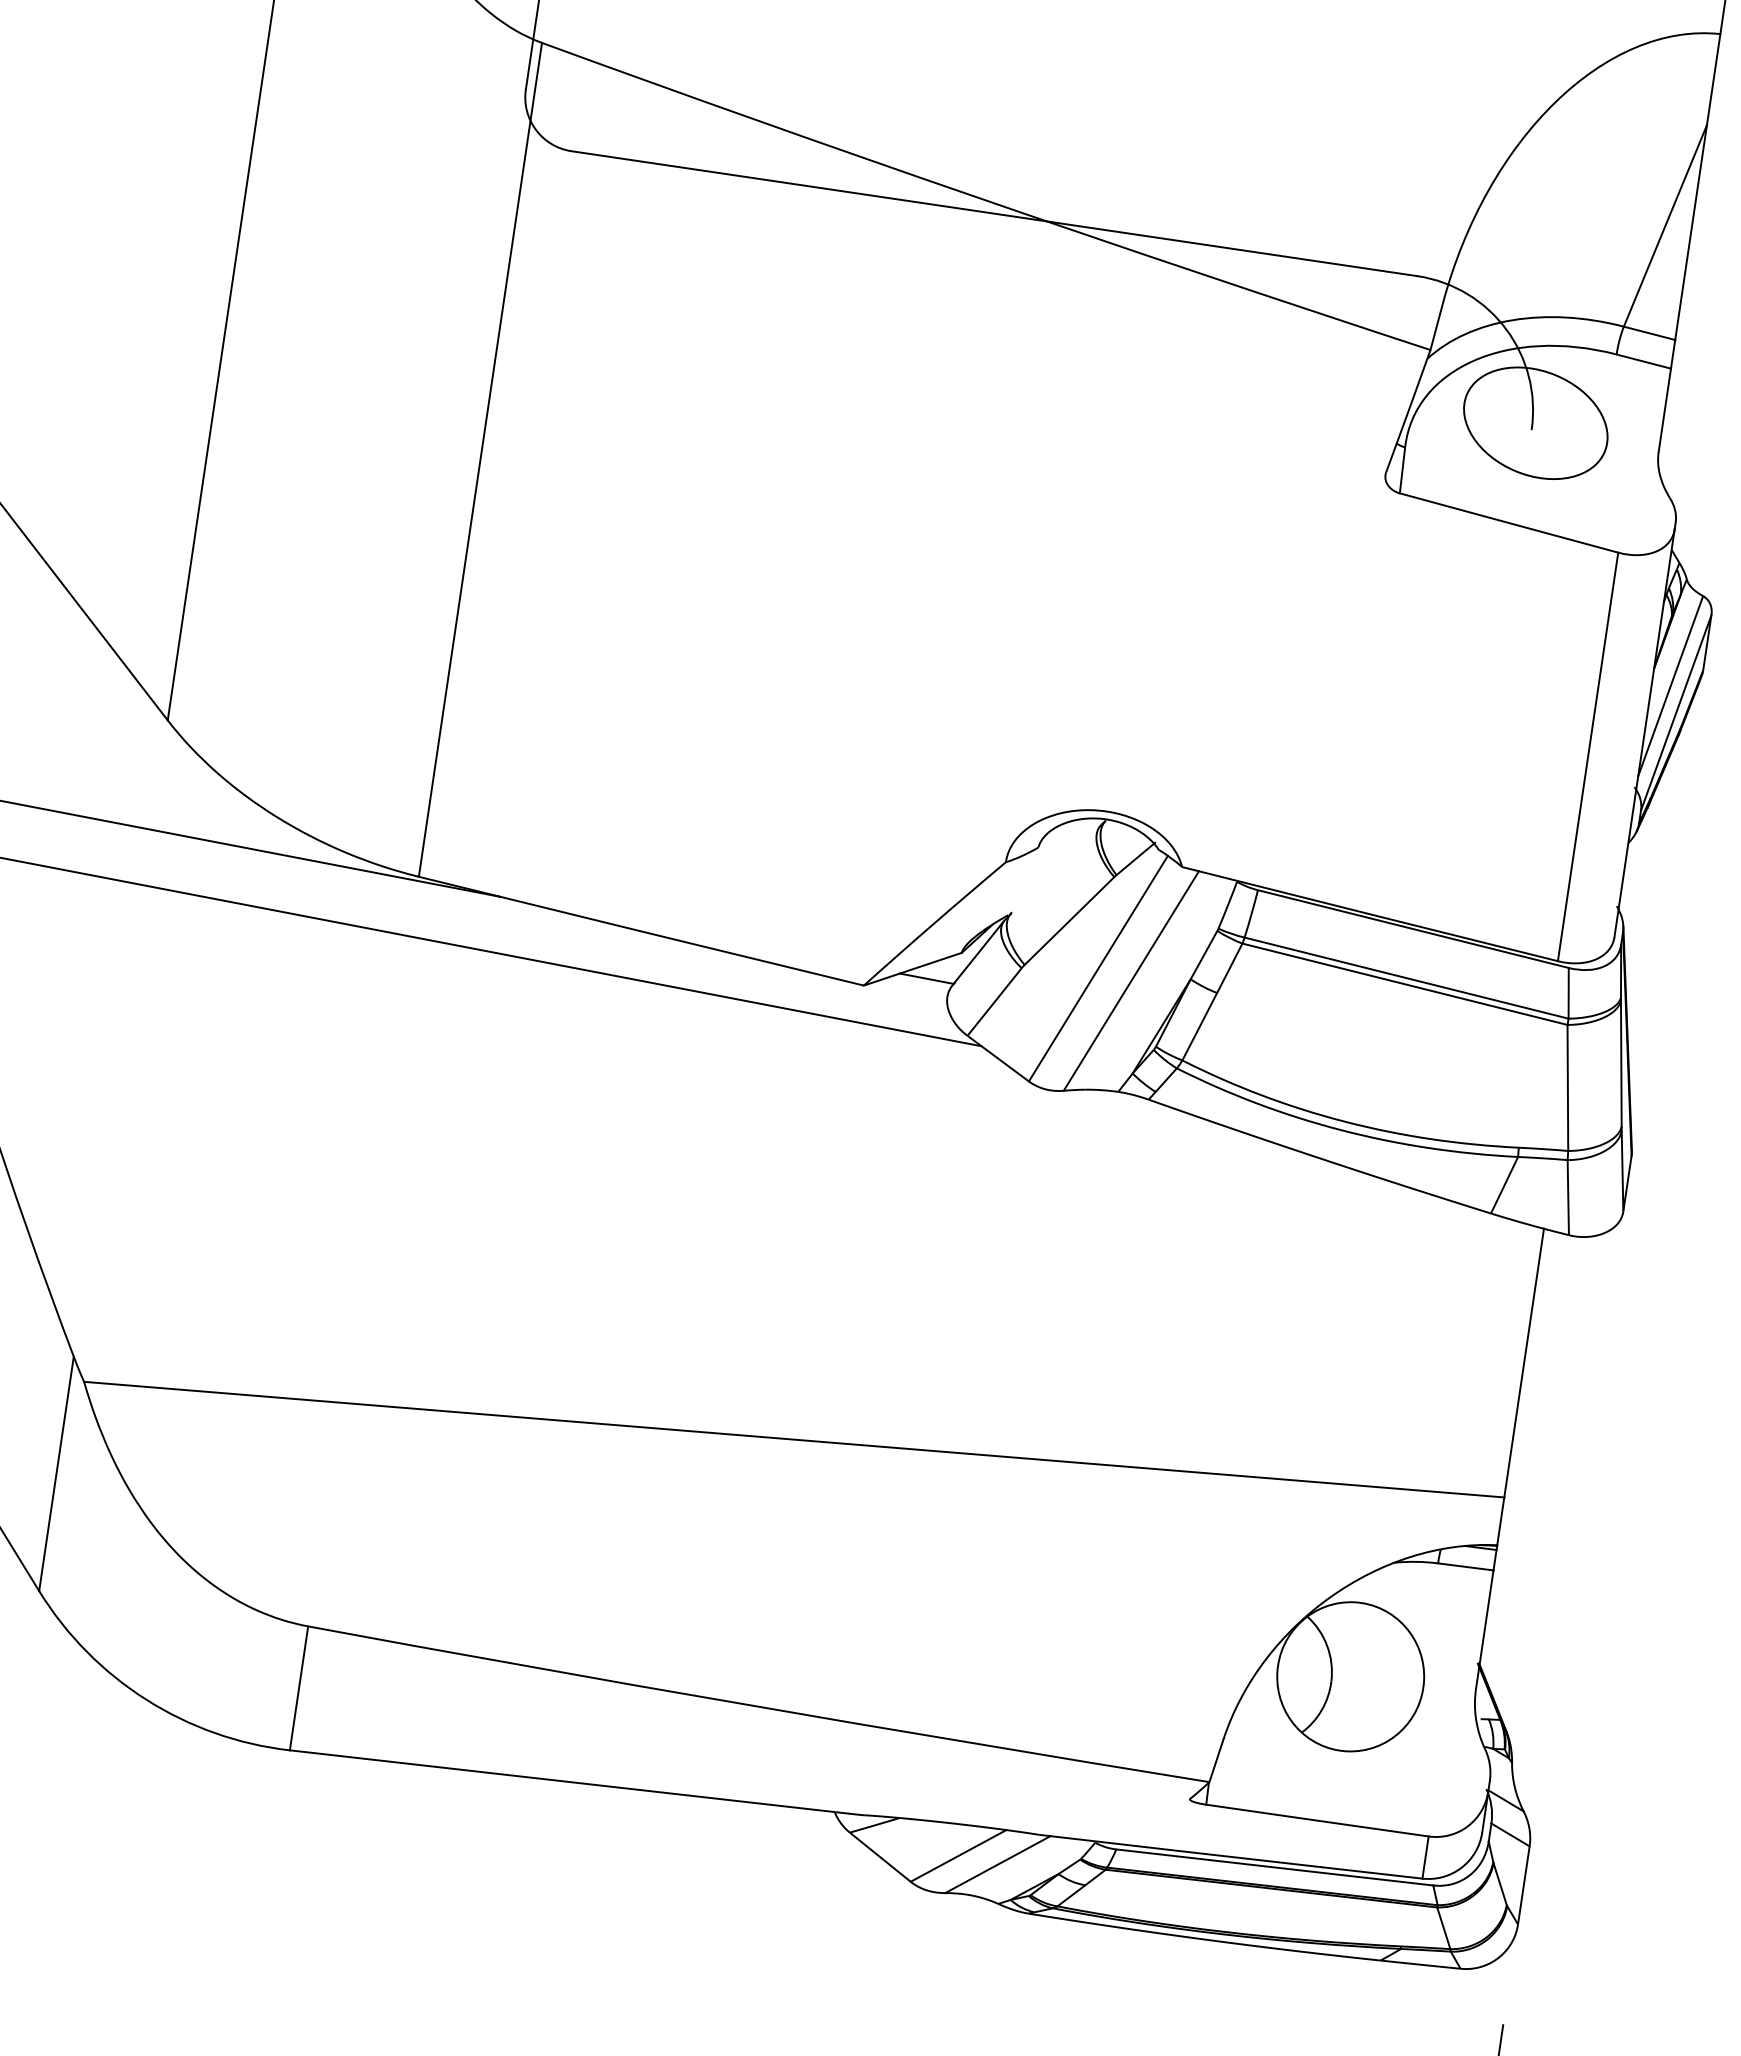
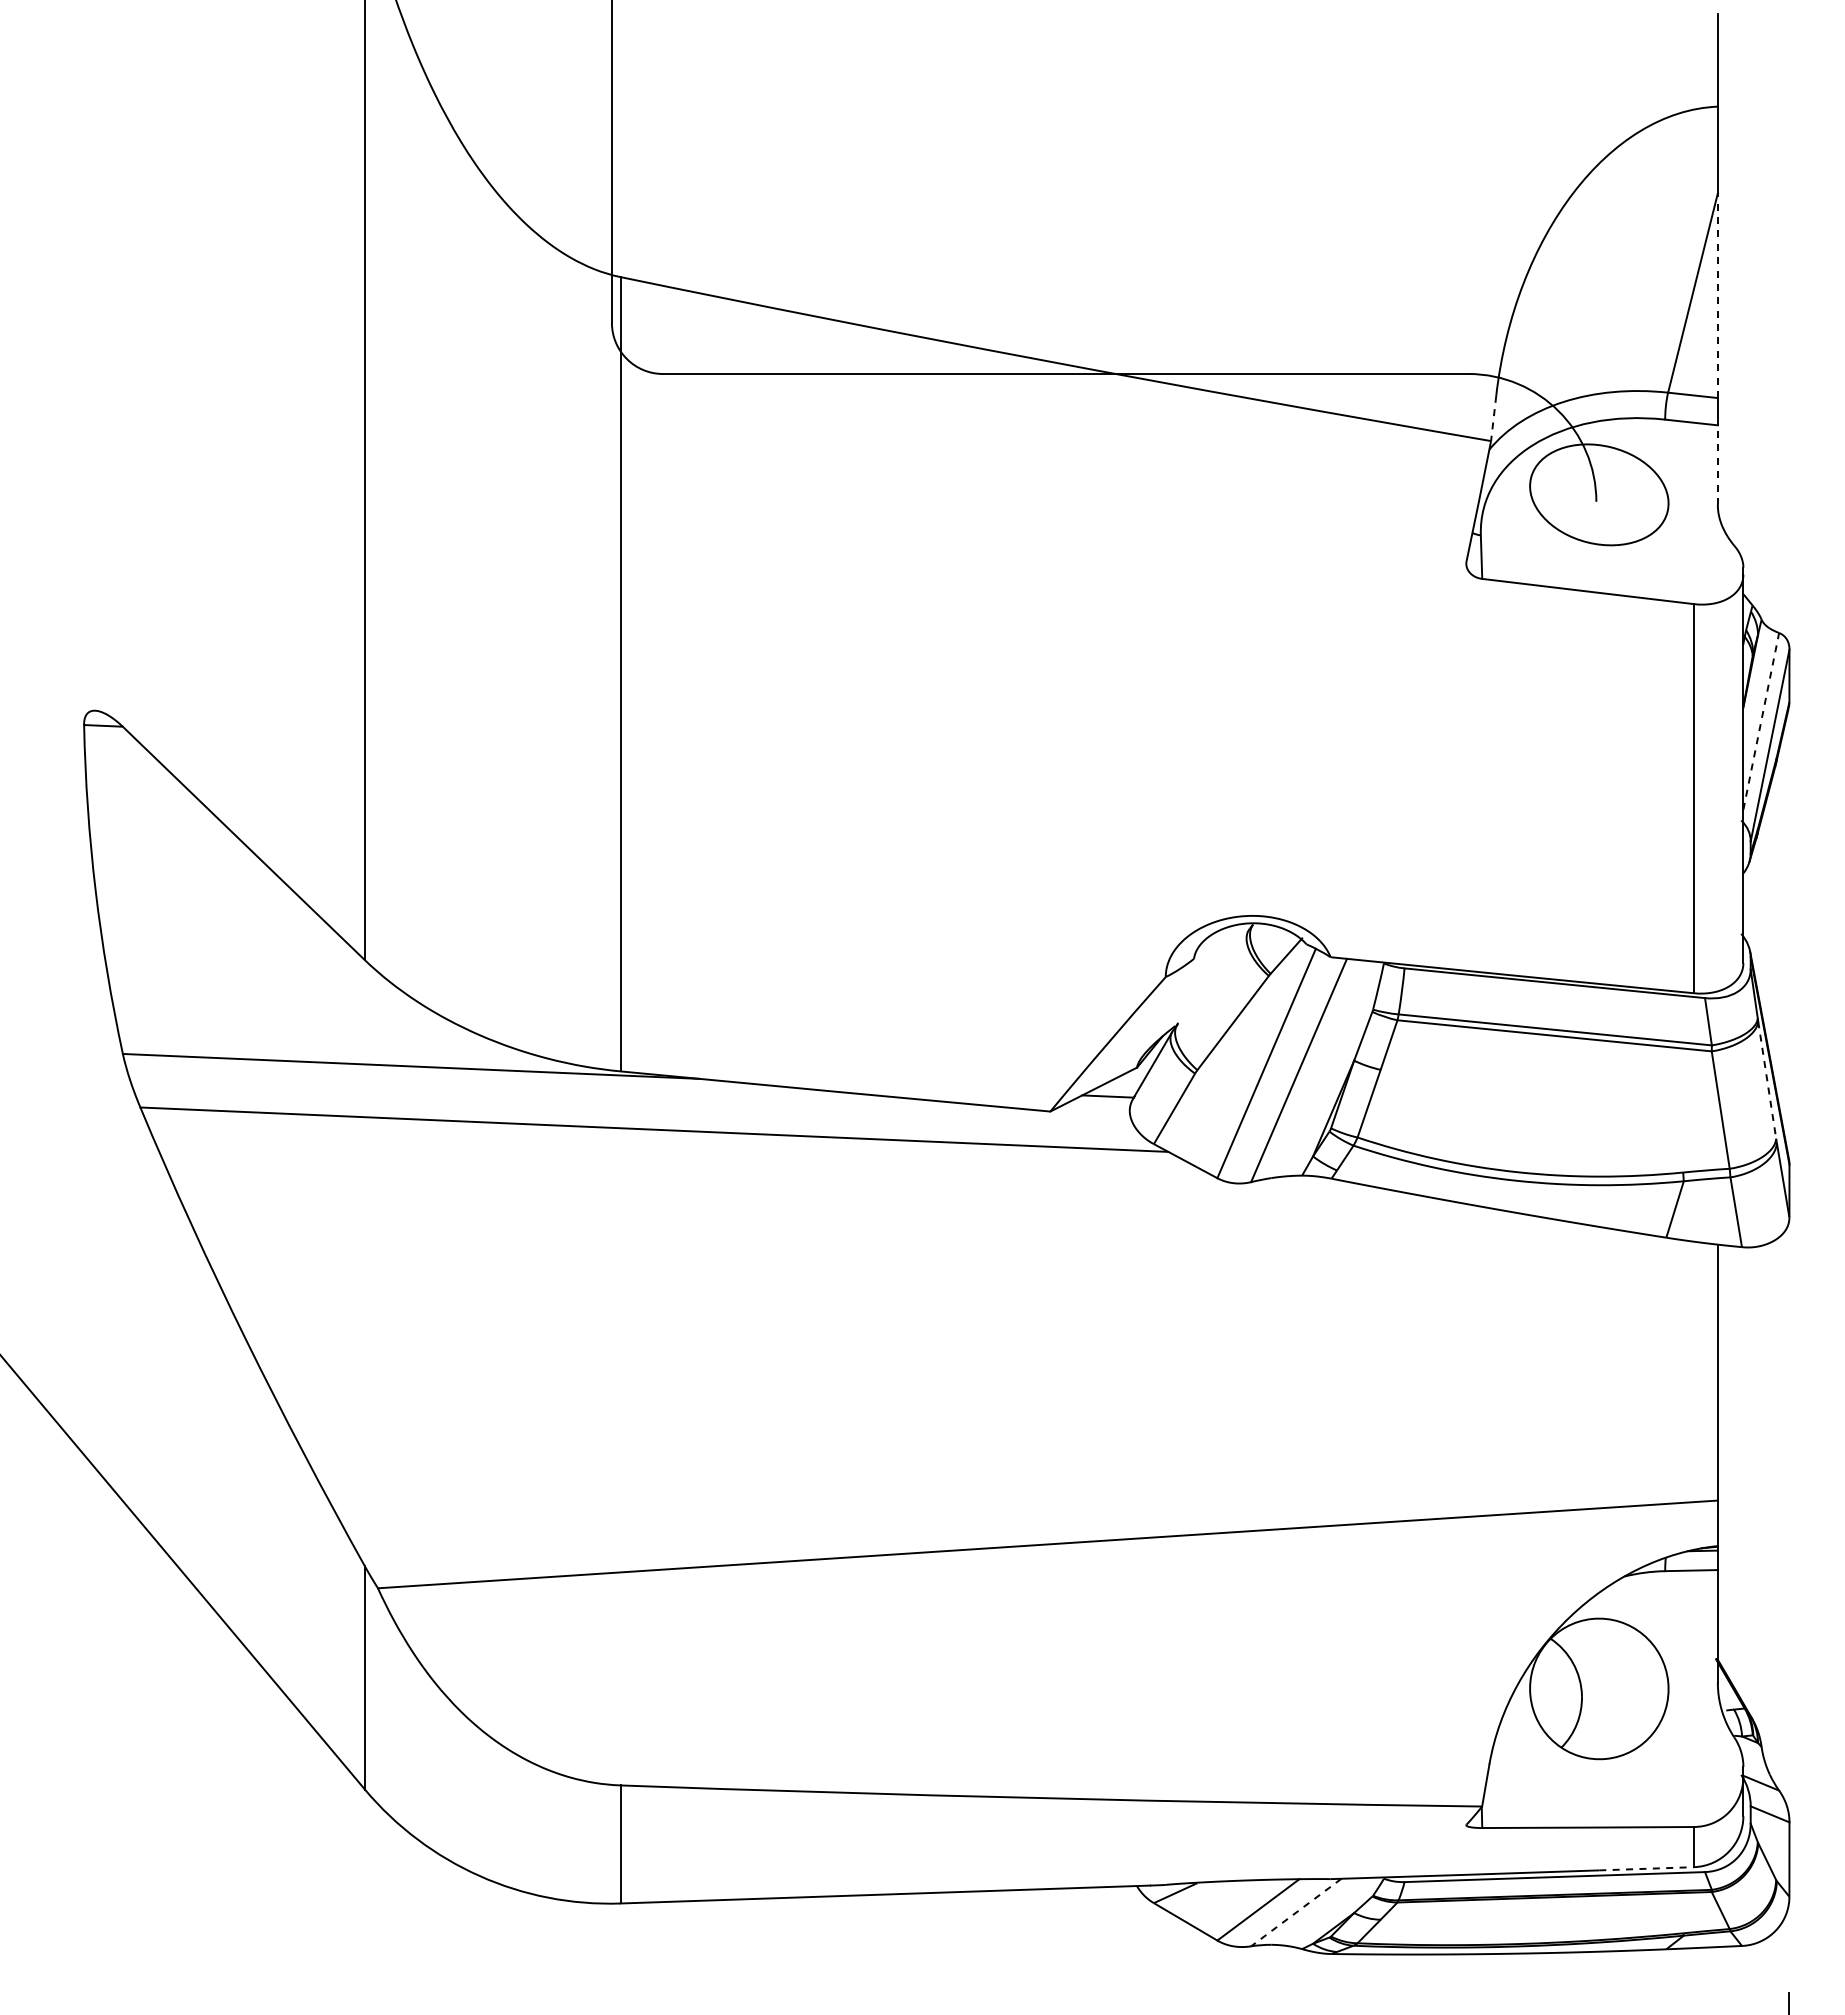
line: (1690, 232) -> (1717, 295), solid -> dashed
line: (1436, 326) -> (1493, 418), solid -> dashed
line: (1664, 410) -> (1717, 465), solid -> dashed
line: (1671, 685) -> (1761, 720), solid -> dashed
line: (1621, 1064) -> (1767, 1080), solid -> dashed
line: (997, 1864) -> (1295, 1912), solid -> dashed
line: (1373, 1872) -> (1647, 1868), solid -> dashed

